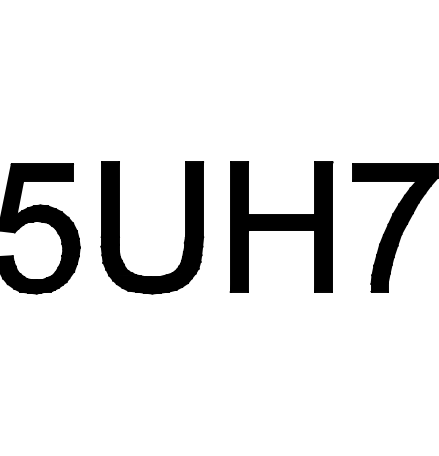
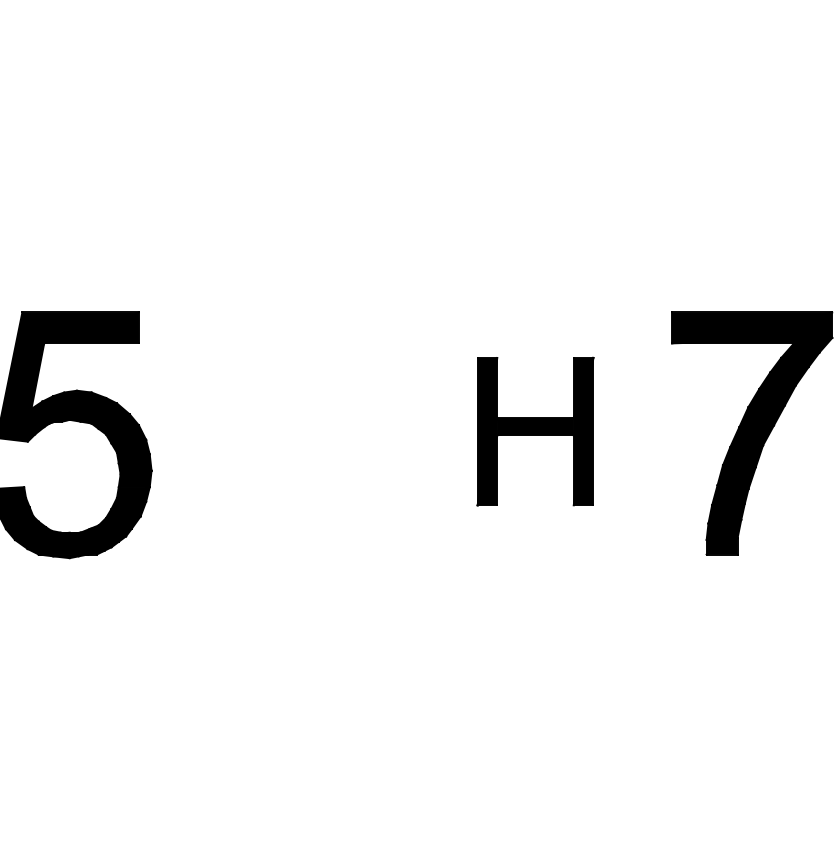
part: (281, 226) -> (535, 430), size x0.6
part: (119, 227) -> (227, 432), removed

